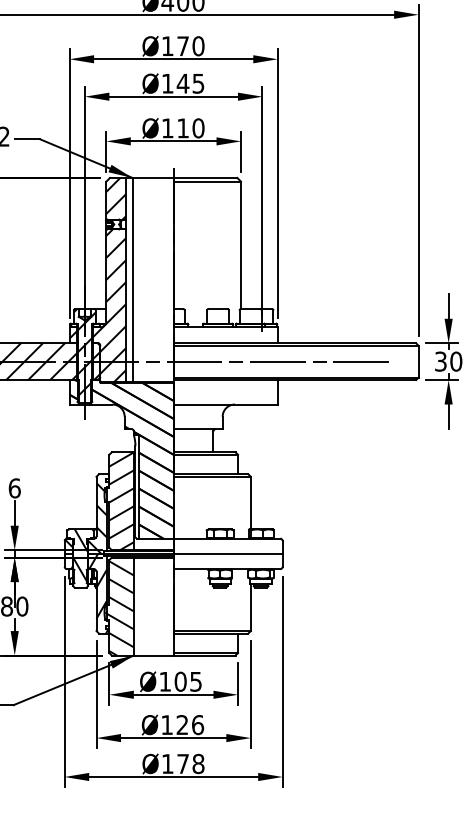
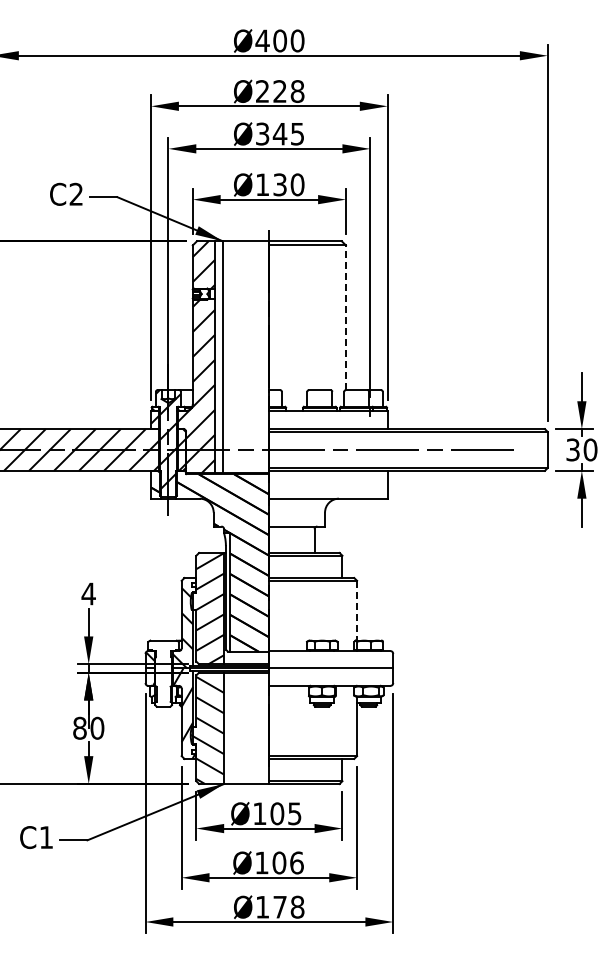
text: (183, 46) -> (280, 91), Ø170 -> Ø228
text: (167, 83) -> (262, 133), Ø145 -> Ø345
text: (182, 128) -> (279, 184), Ø110 -> Ø130
line: (240, 245) -> (345, 317), solid -> dashed
text: (14, 487) -> (88, 593), 6 -> 4
line: (251, 502) -> (357, 610), solid -> dashed
hatch: (83, 555) -> (166, 670), removed
text: (182, 724) -> (279, 862), Ø126 -> Ø106

